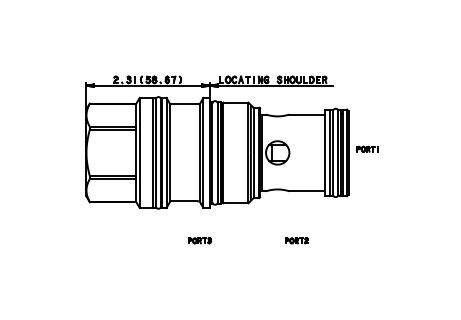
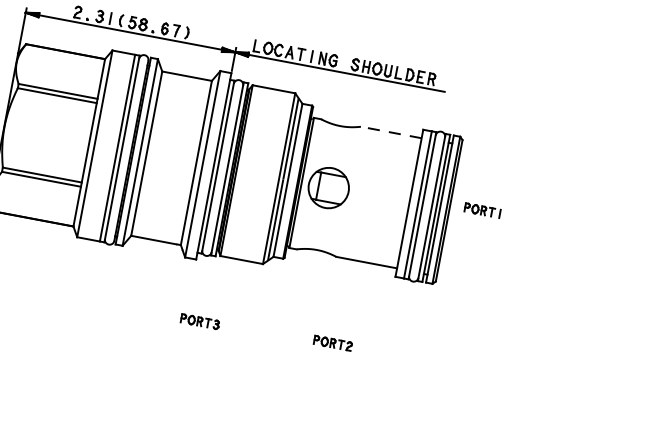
line: (307, 114) -> (391, 132), solid -> dashed
part: (199, 240) -> (199, 320), moved

